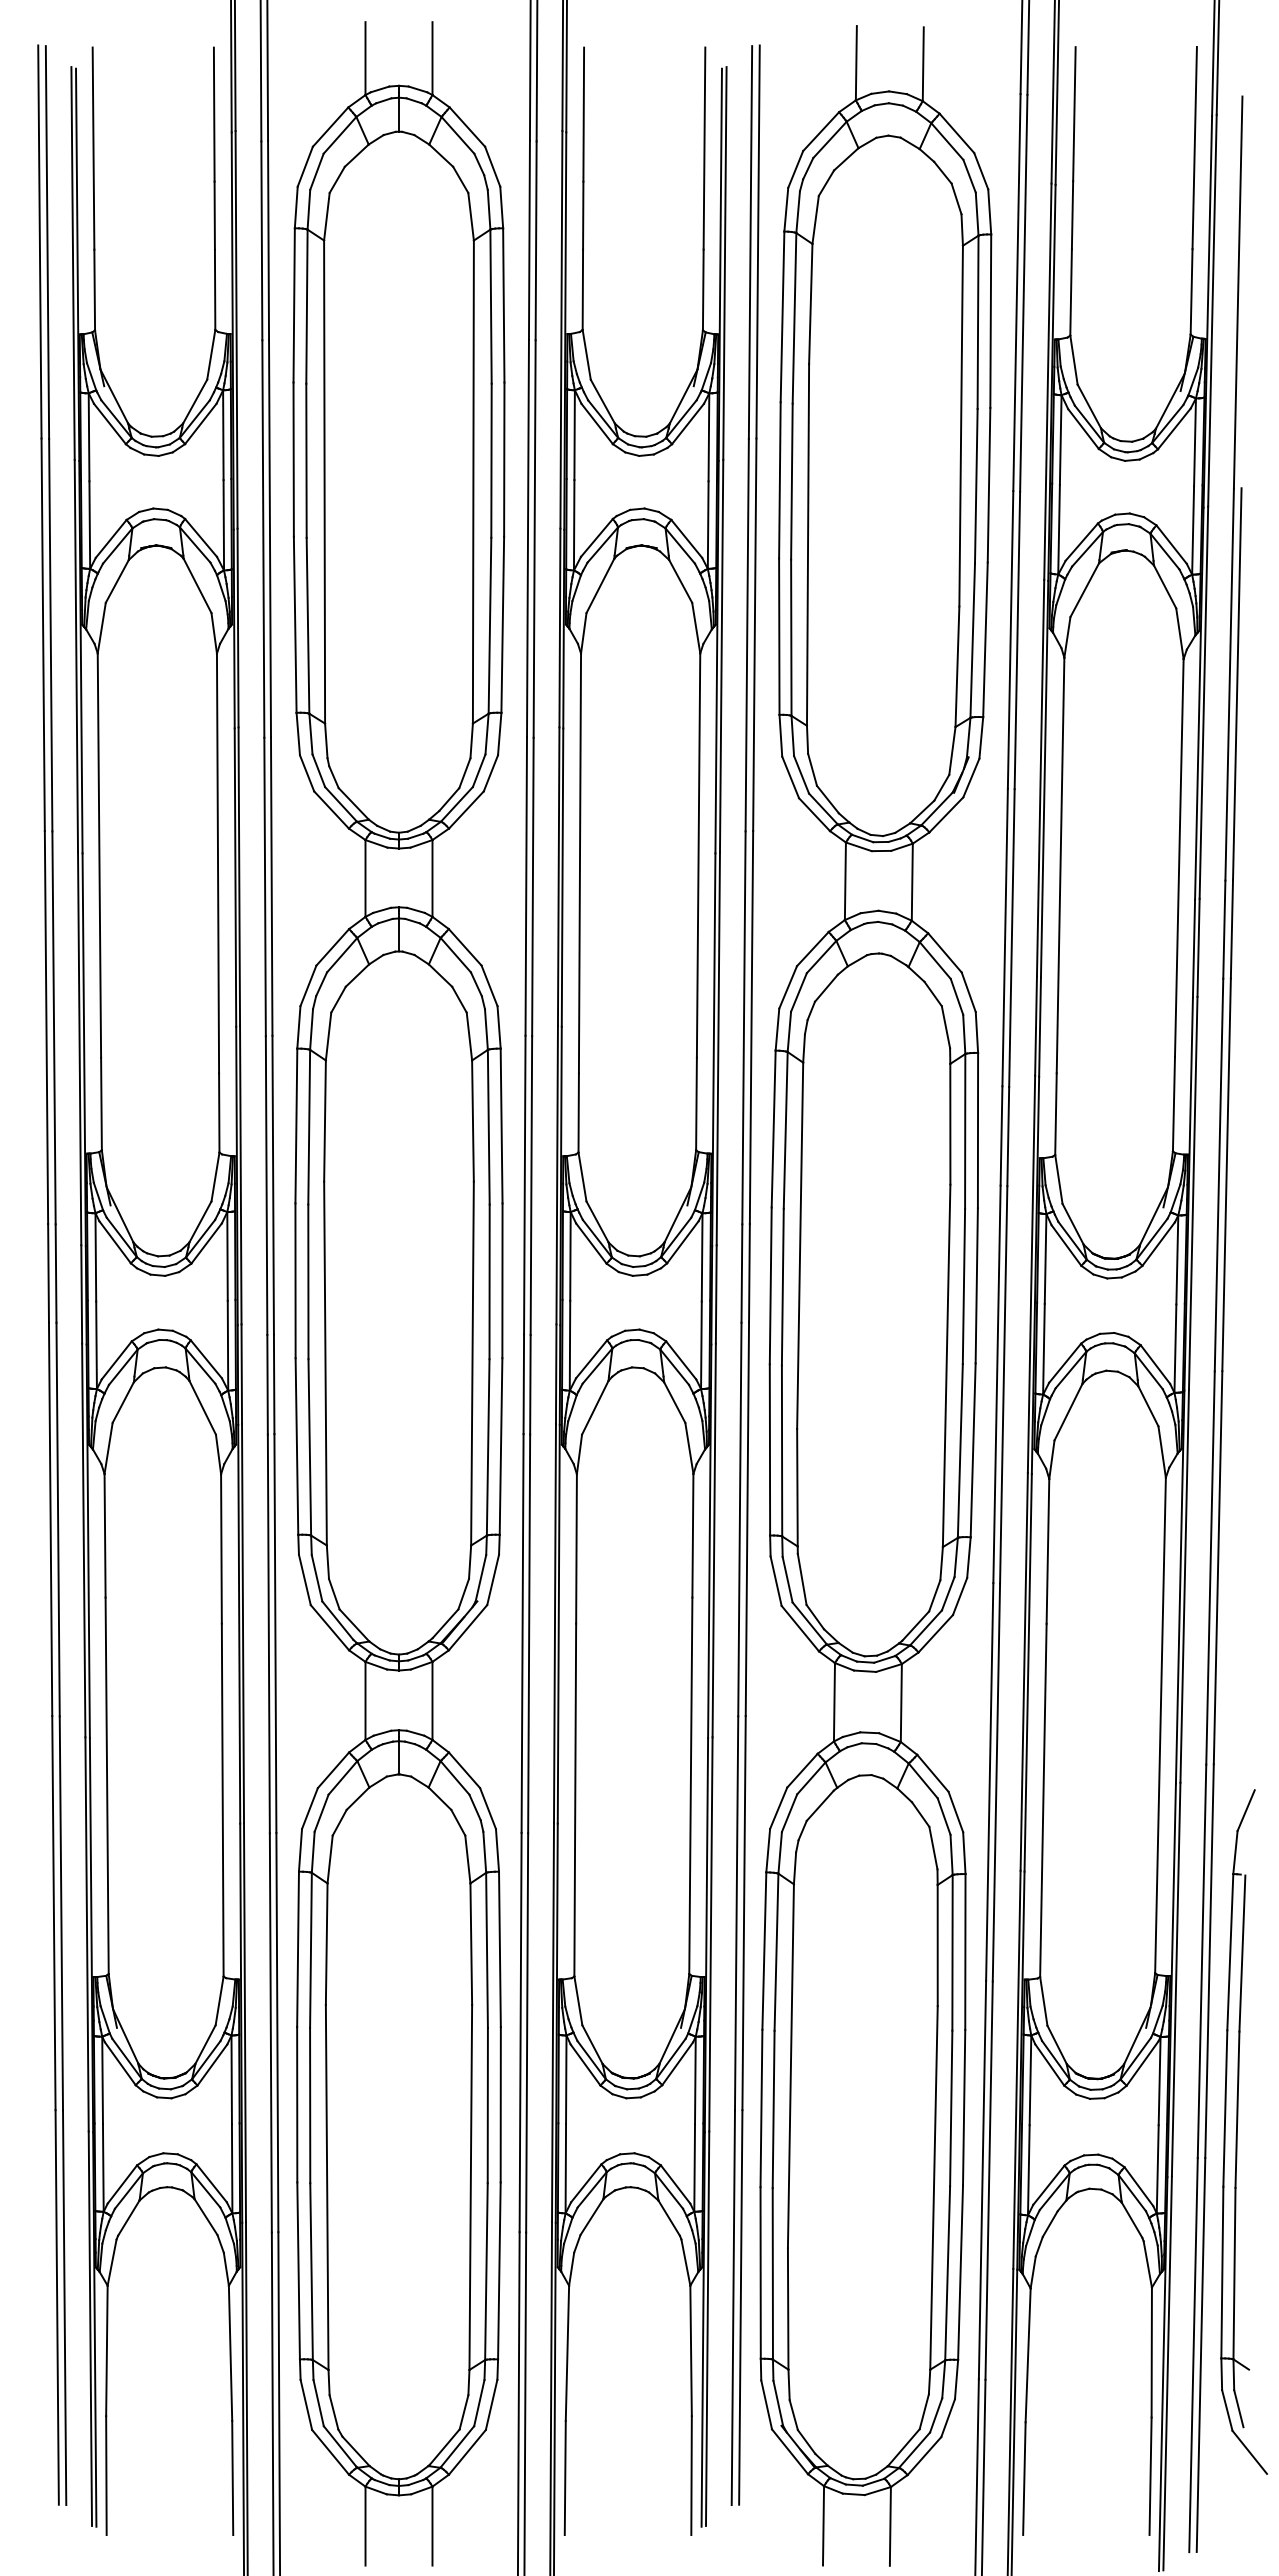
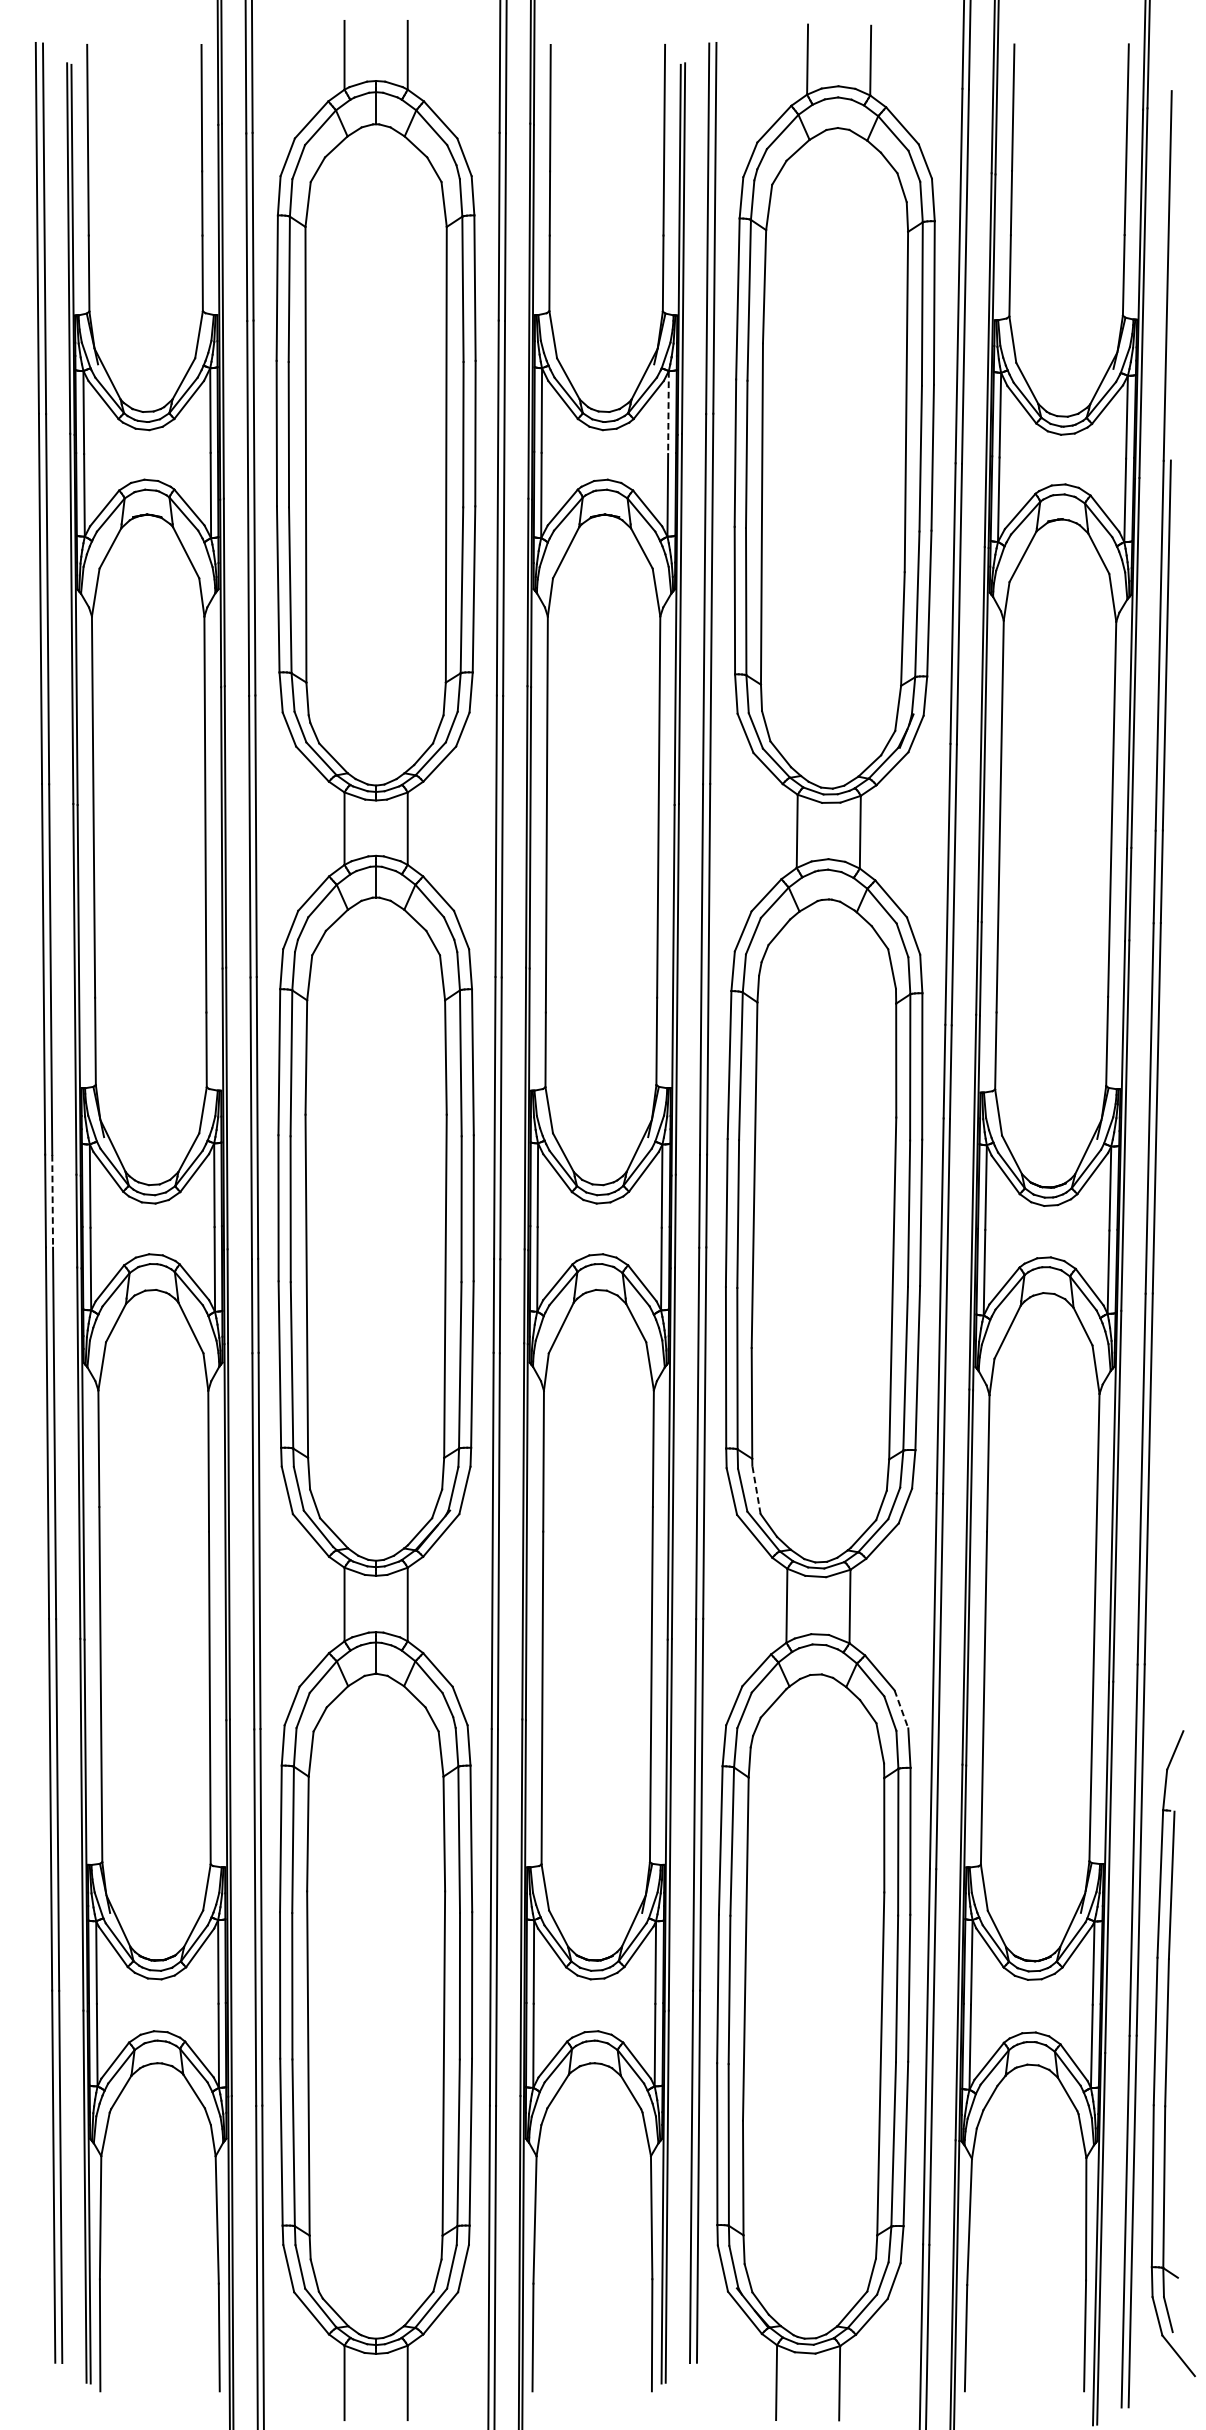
line: (708, 437) -> (668, 412), solid -> dashed
line: (56, 1274) -> (53, 1202), solid -> dashed
line: (802, 1579) -> (756, 1489), solid -> dashed
line: (956, 1812) -> (902, 1709), solid -> dashed
part: (1243, 2131) -> (1172, 2053), moved

